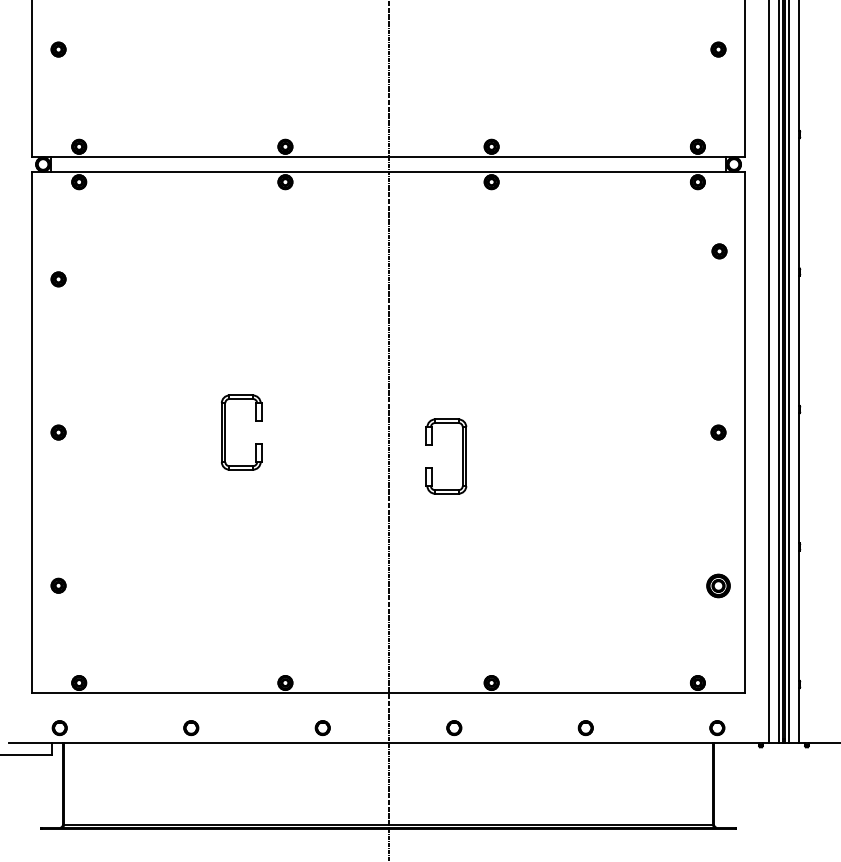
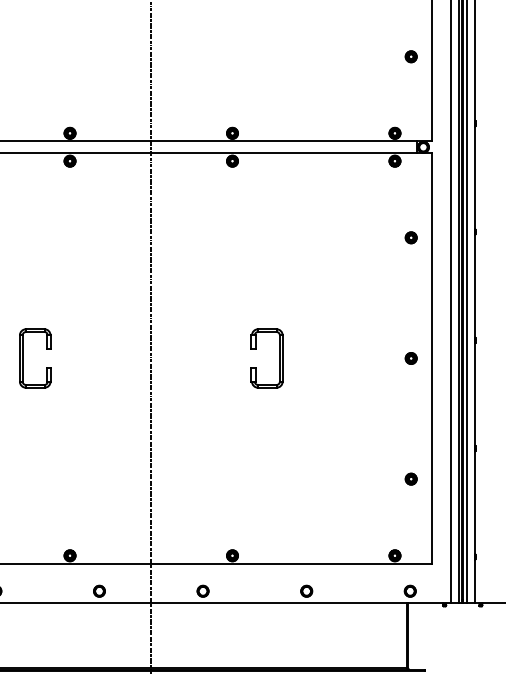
part: (719, 251) -> (411, 237), moved
part: (462, 456) -> (279, 358), moved
part: (718, 585) -> (411, 478), size x0.62

